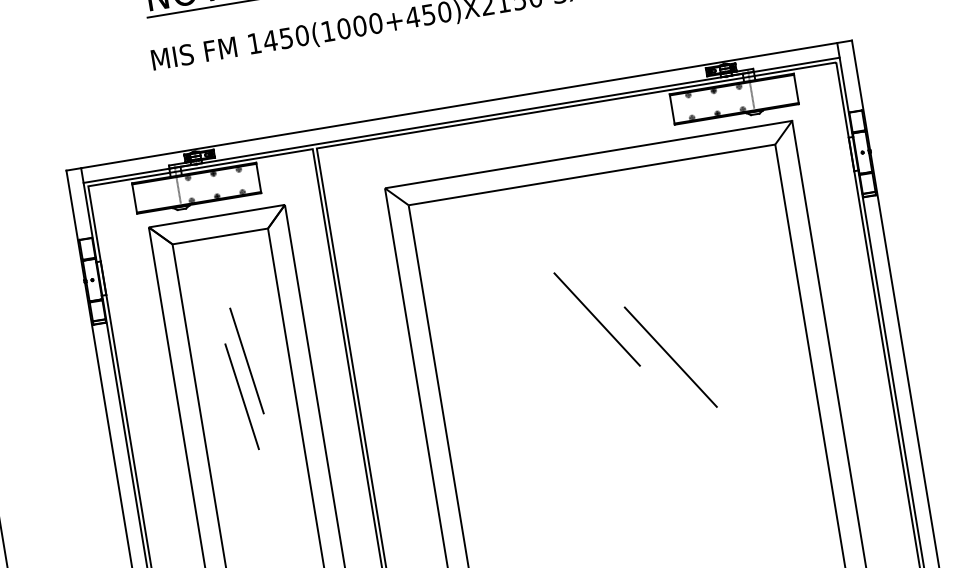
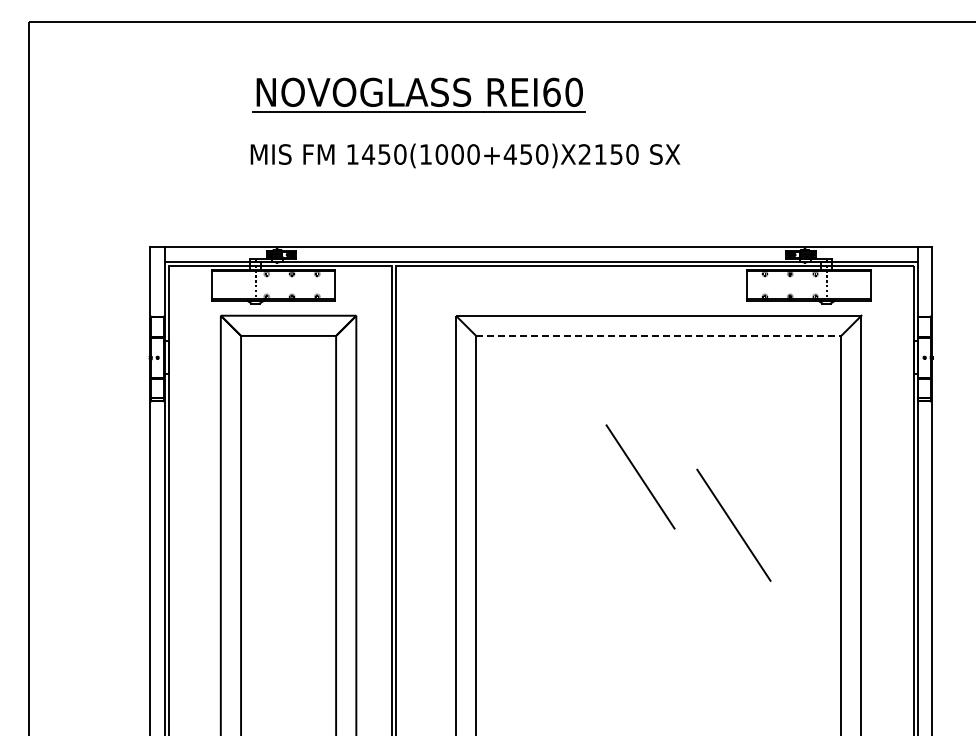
line: (591, 174) -> (658, 335), solid -> dashed
line: (670, 356) -> (733, 524), moved
line: (246, 360) -> (294, 460), removed
line: (241, 396) -> (283, 494), removed

